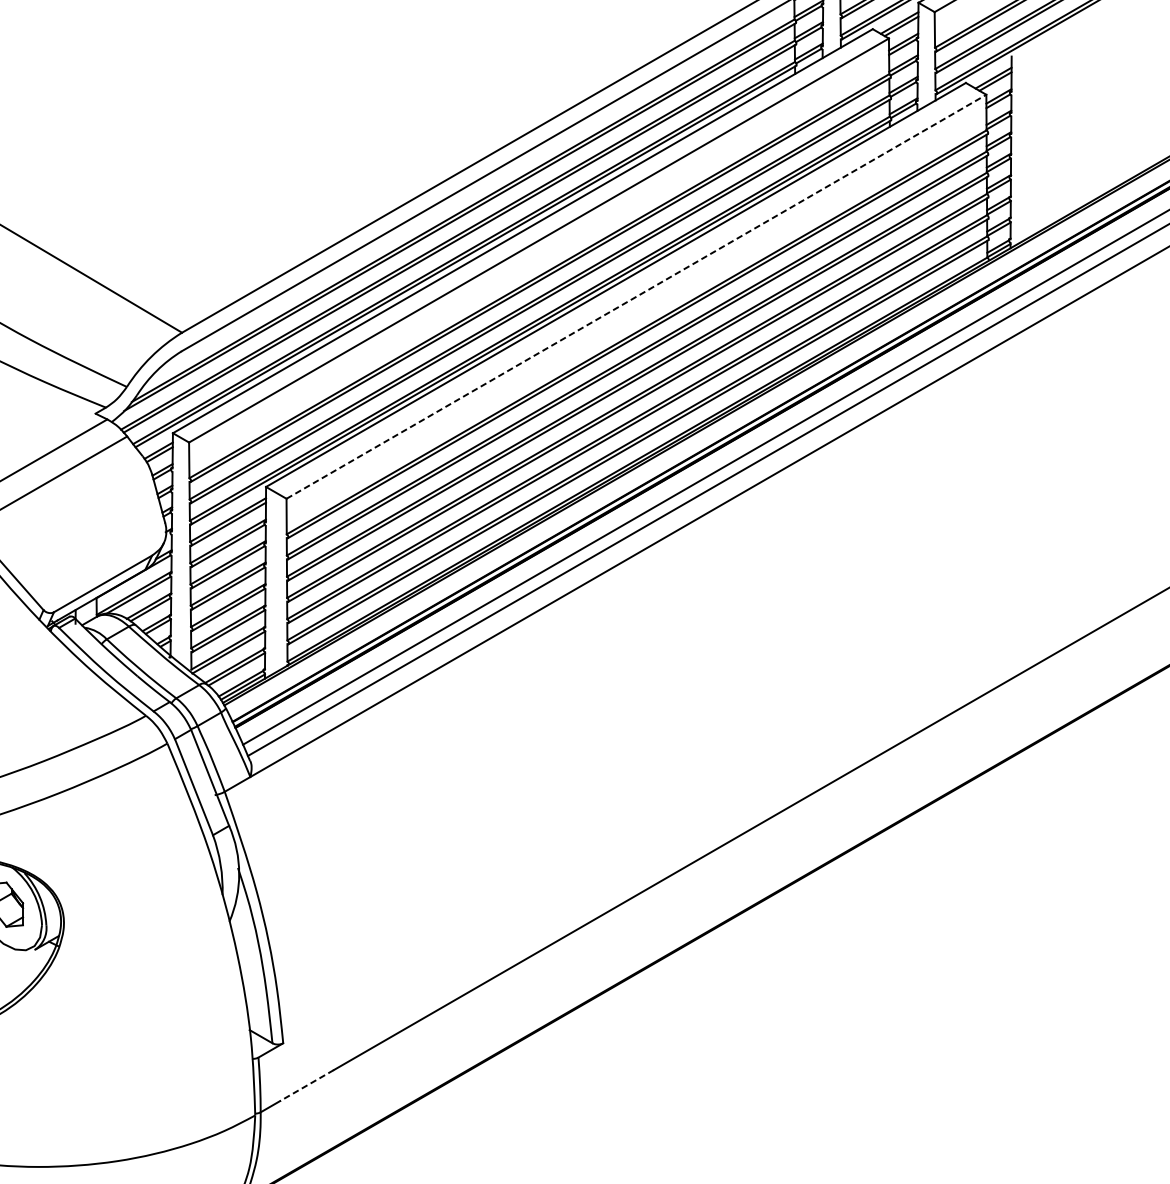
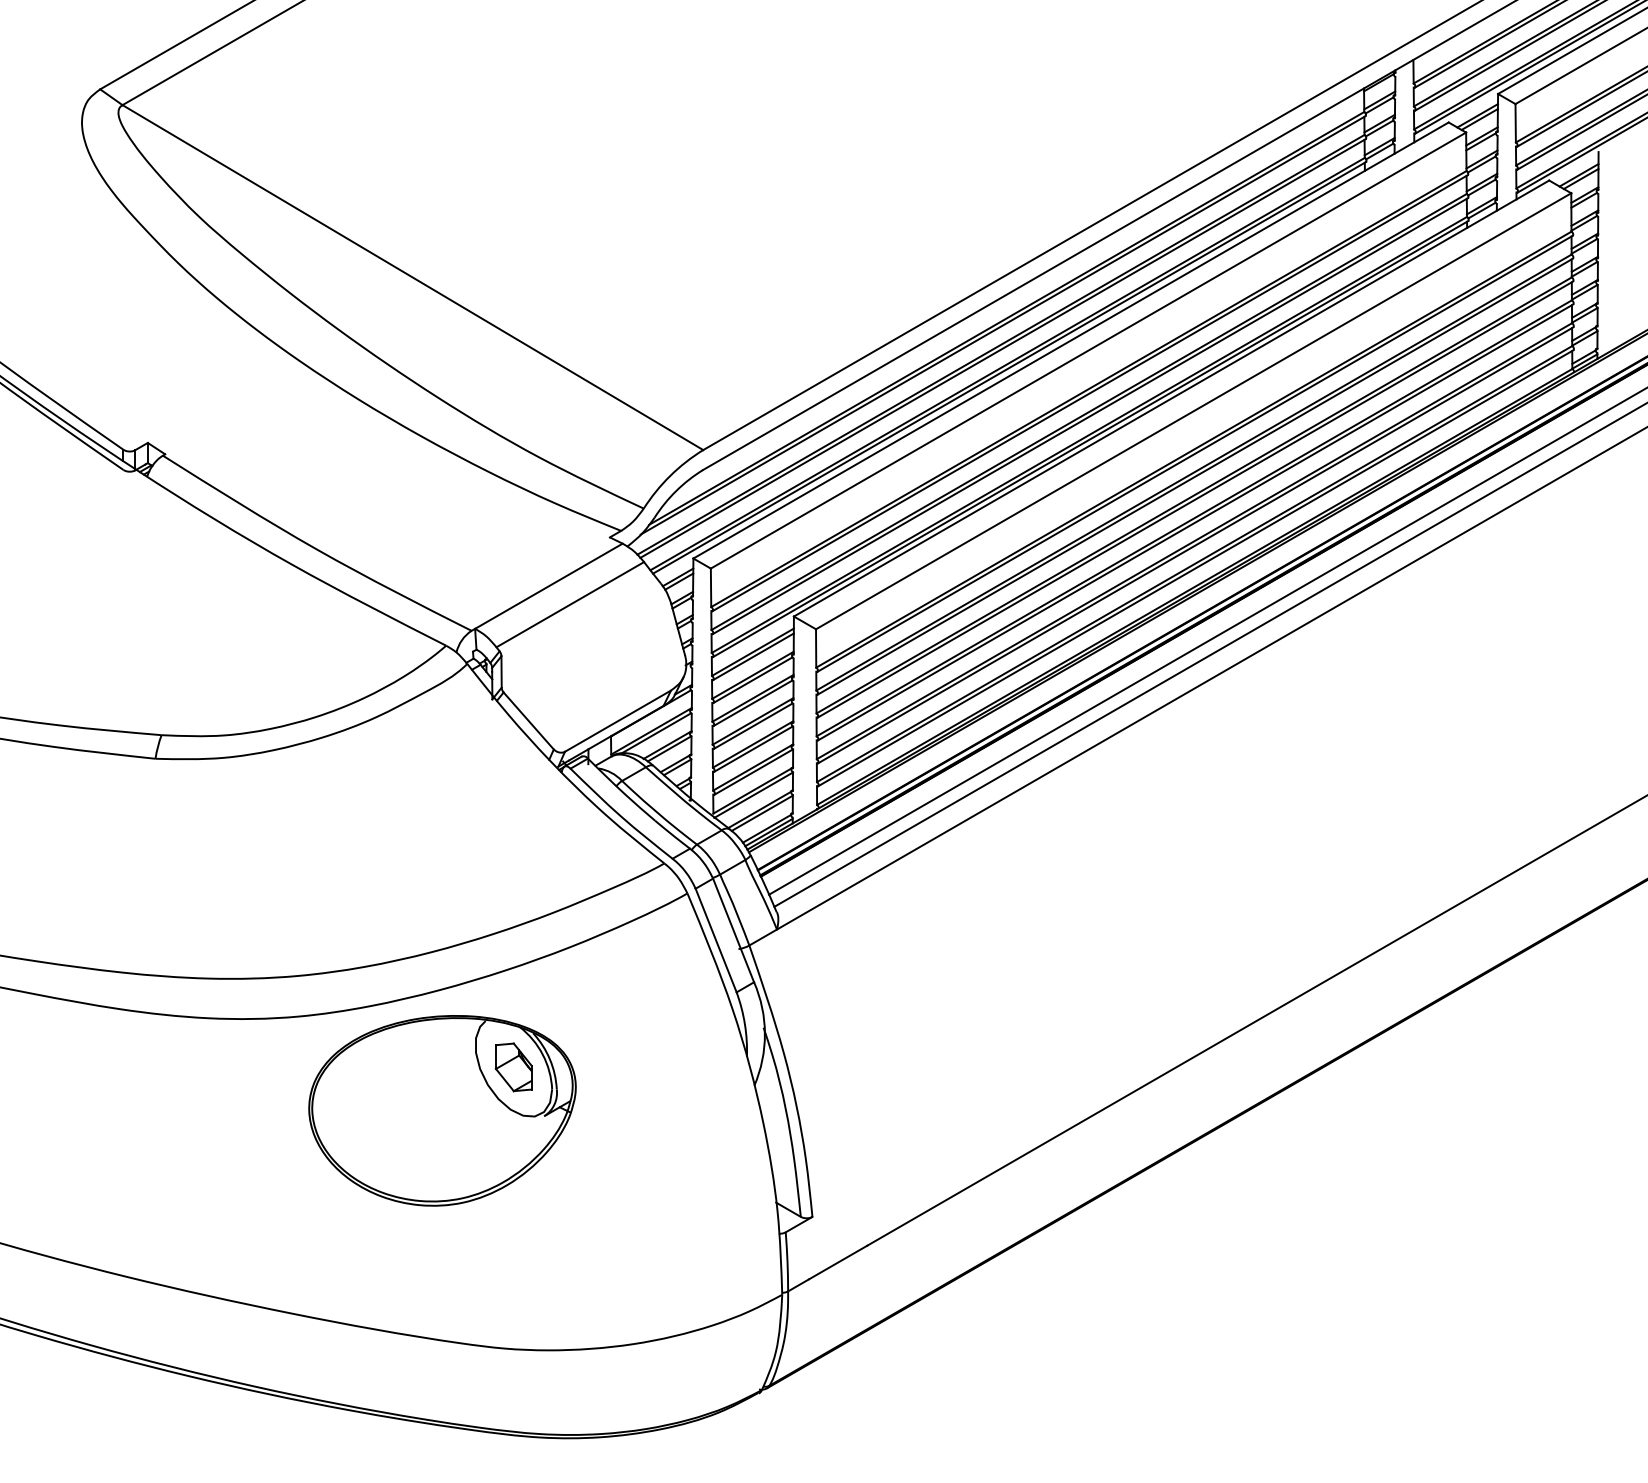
line: (637, 296) -> (1194, 411), dashed -> solid
line: (307, 1085) -> (838, 1262), dashed -> solid

